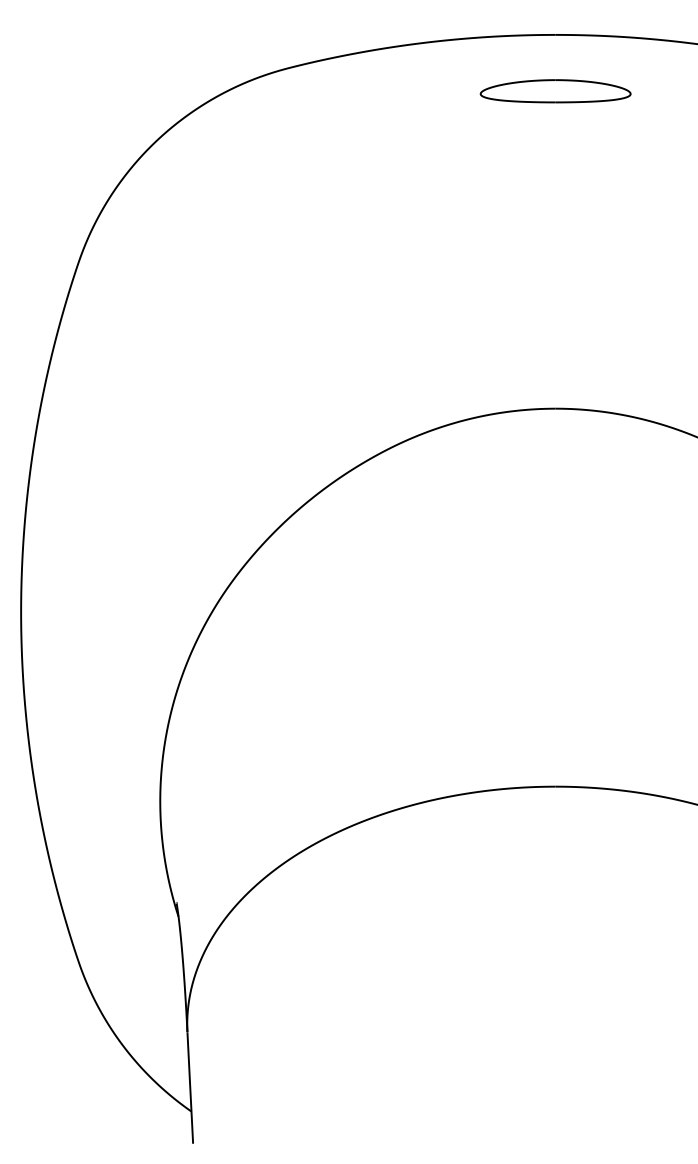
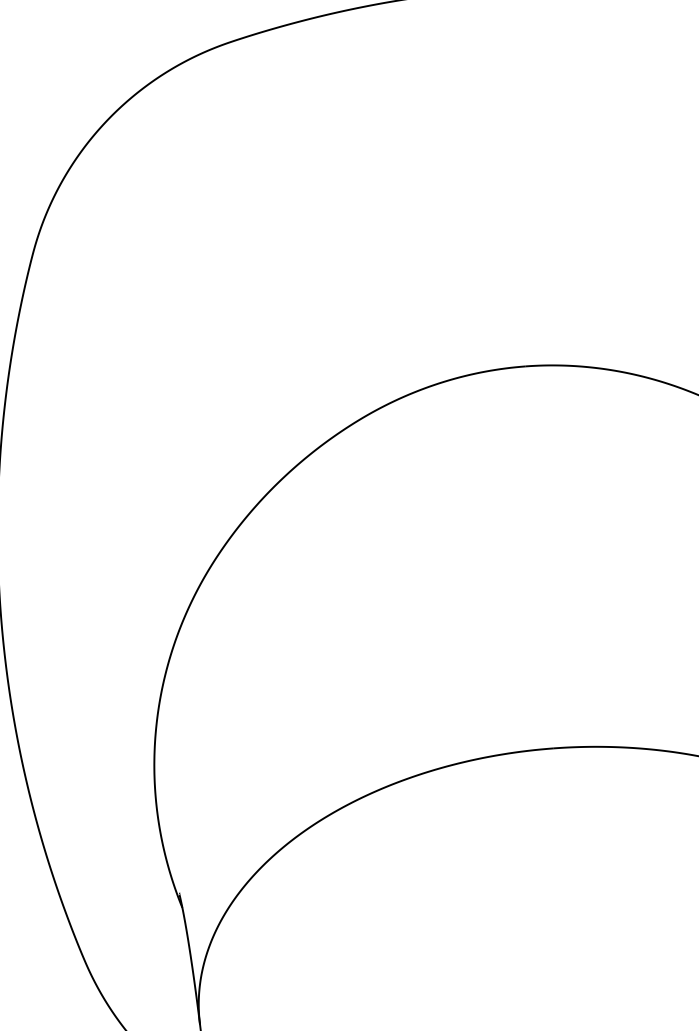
part: (555, 91) -> (502, 45), removed

